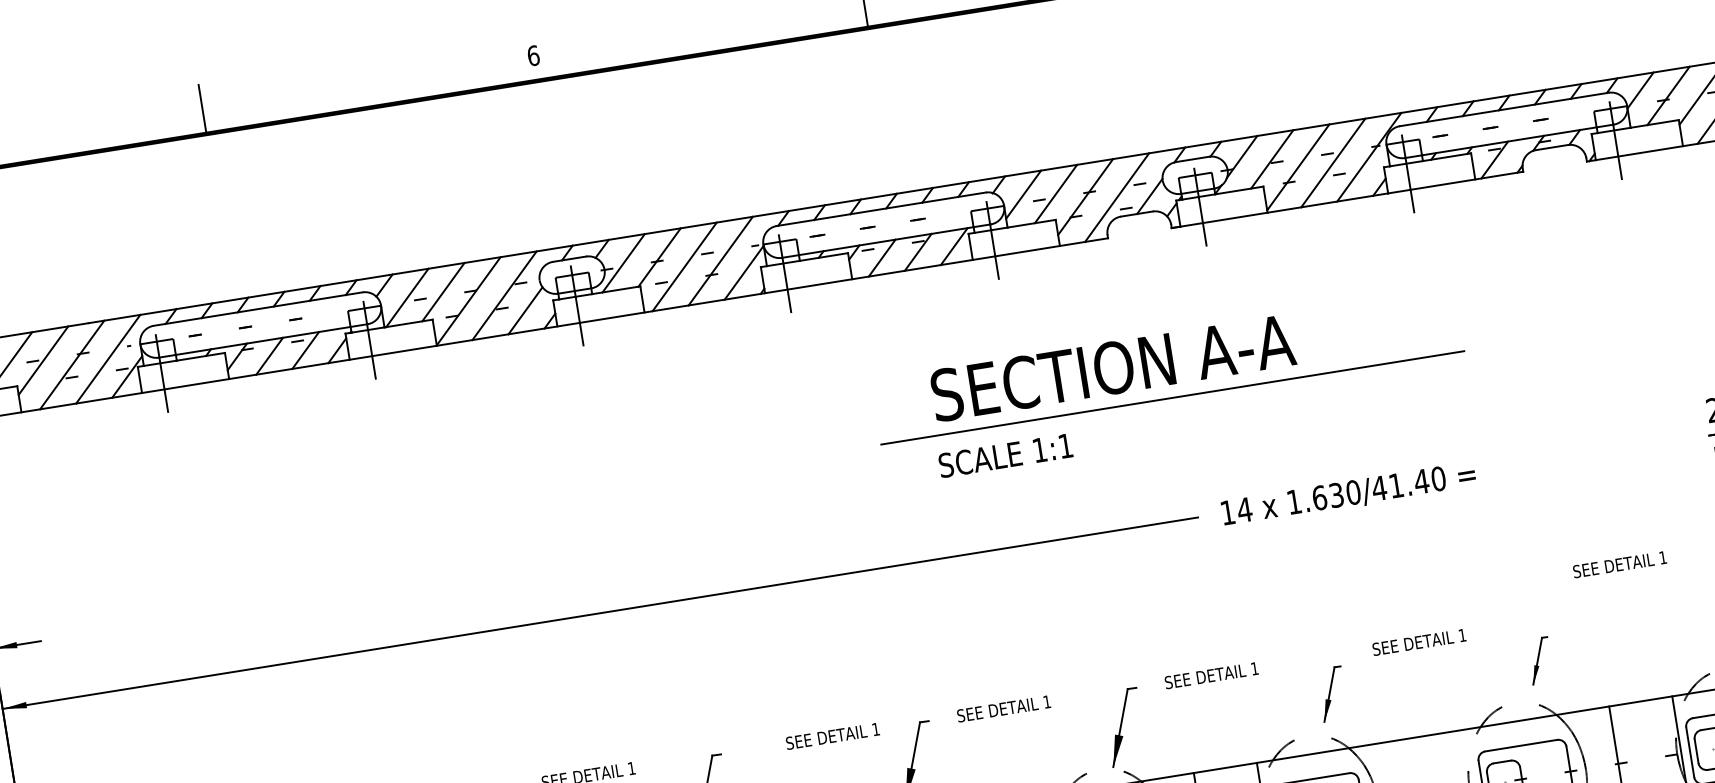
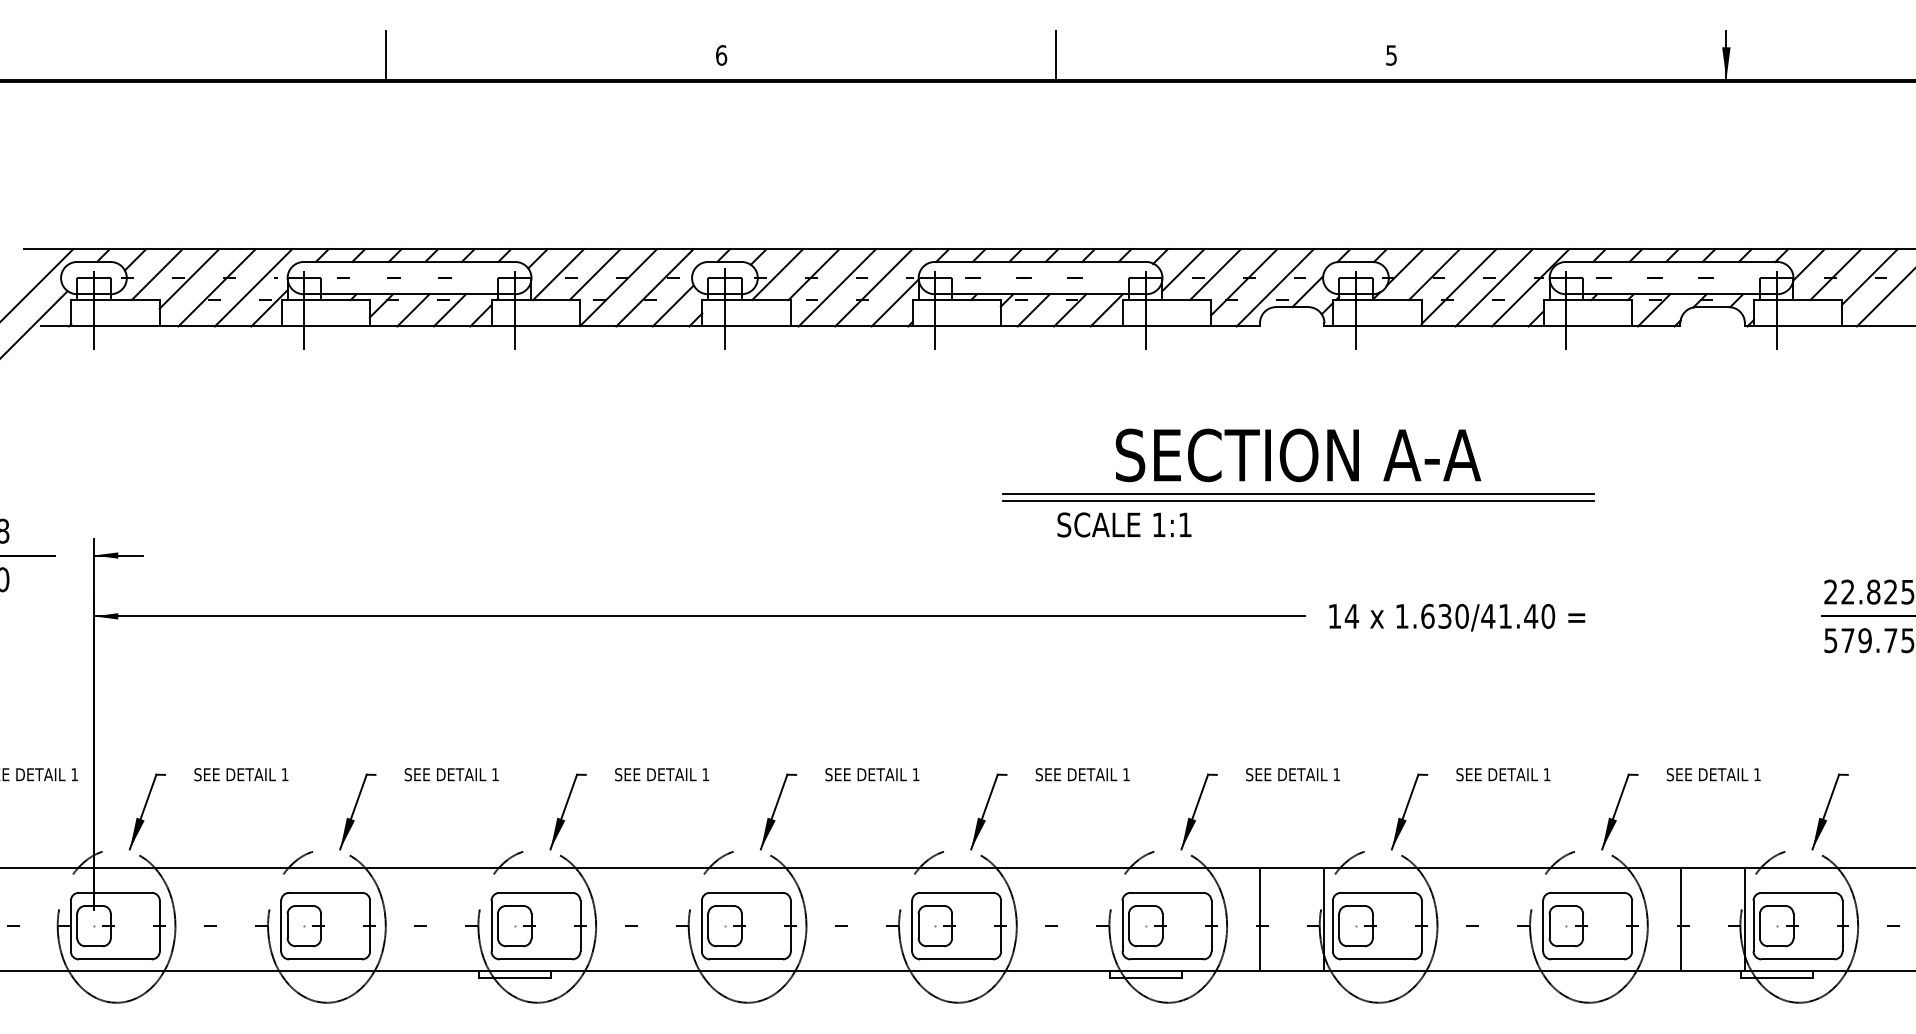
text: (1113, 368) -> (1298, 455), moved
line: (1173, 404) -> (1298, 500), added
text: (1619, 564) -> (1713, 774), moved
part: (1539, 660) -> (1619, 811), size x1.67
part: (1332, 693) -> (1409, 811), size x1.43
text: (832, 736) -> (872, 774), moved

